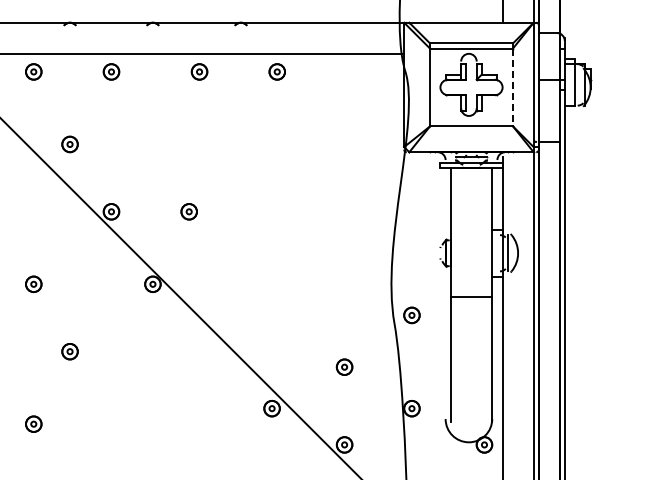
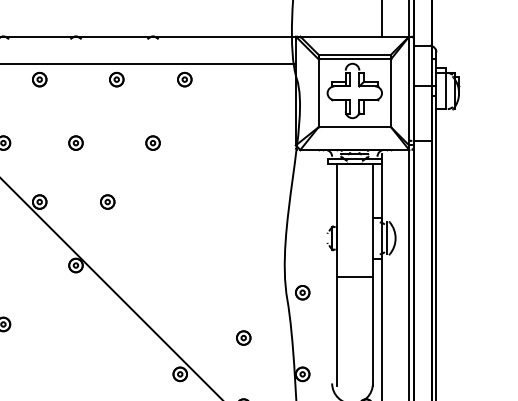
line: (512, 87) -> (390, 93), dashed -> solid
part: (152, 144) -> (75, 143), added
part: (240, 144) -> (152, 143), added

